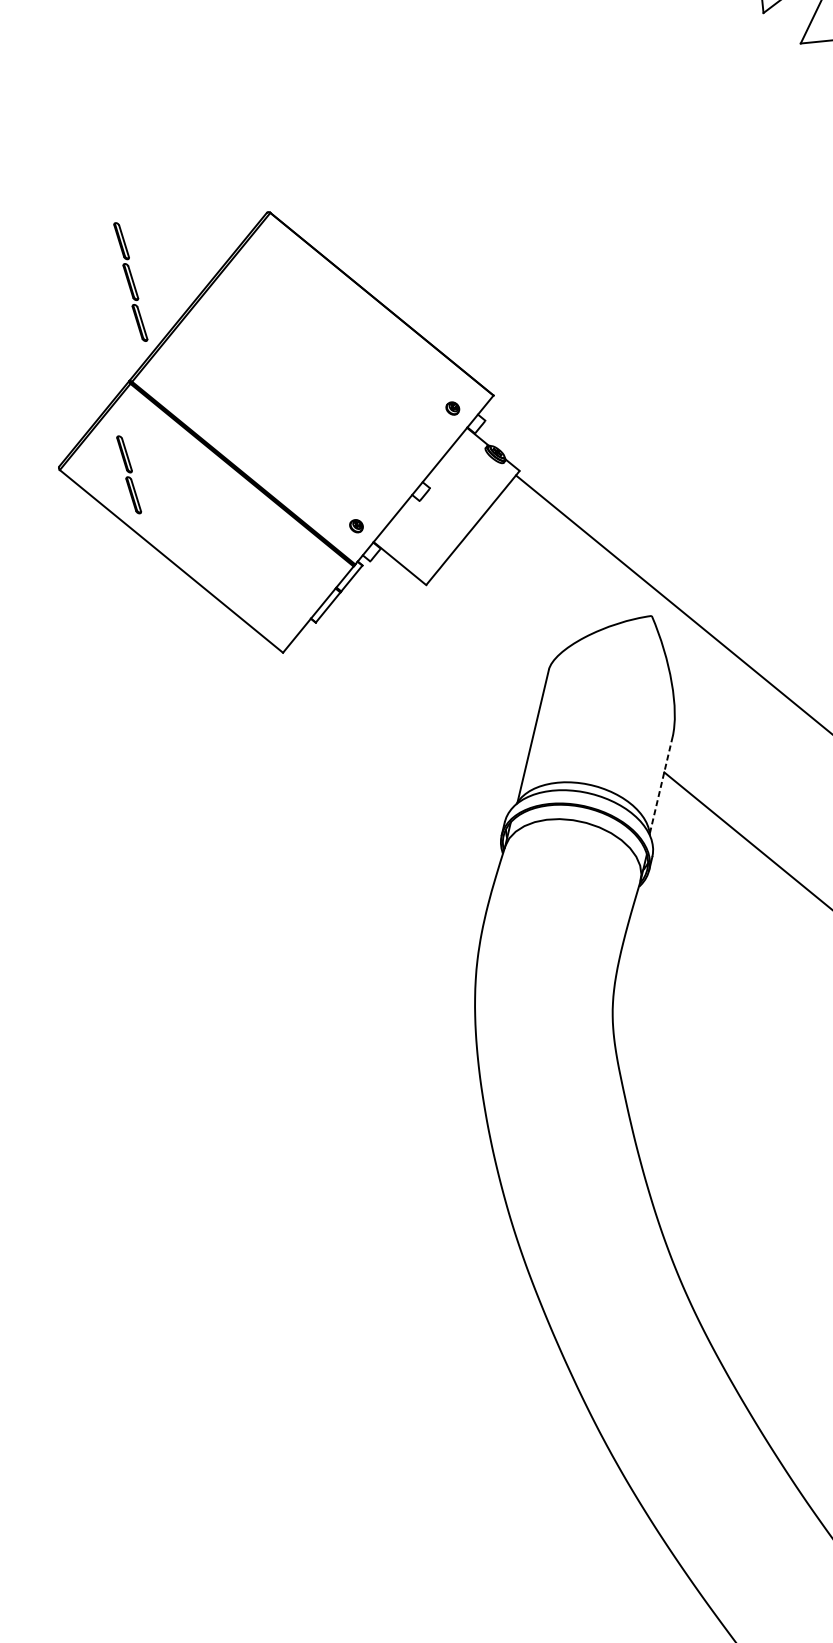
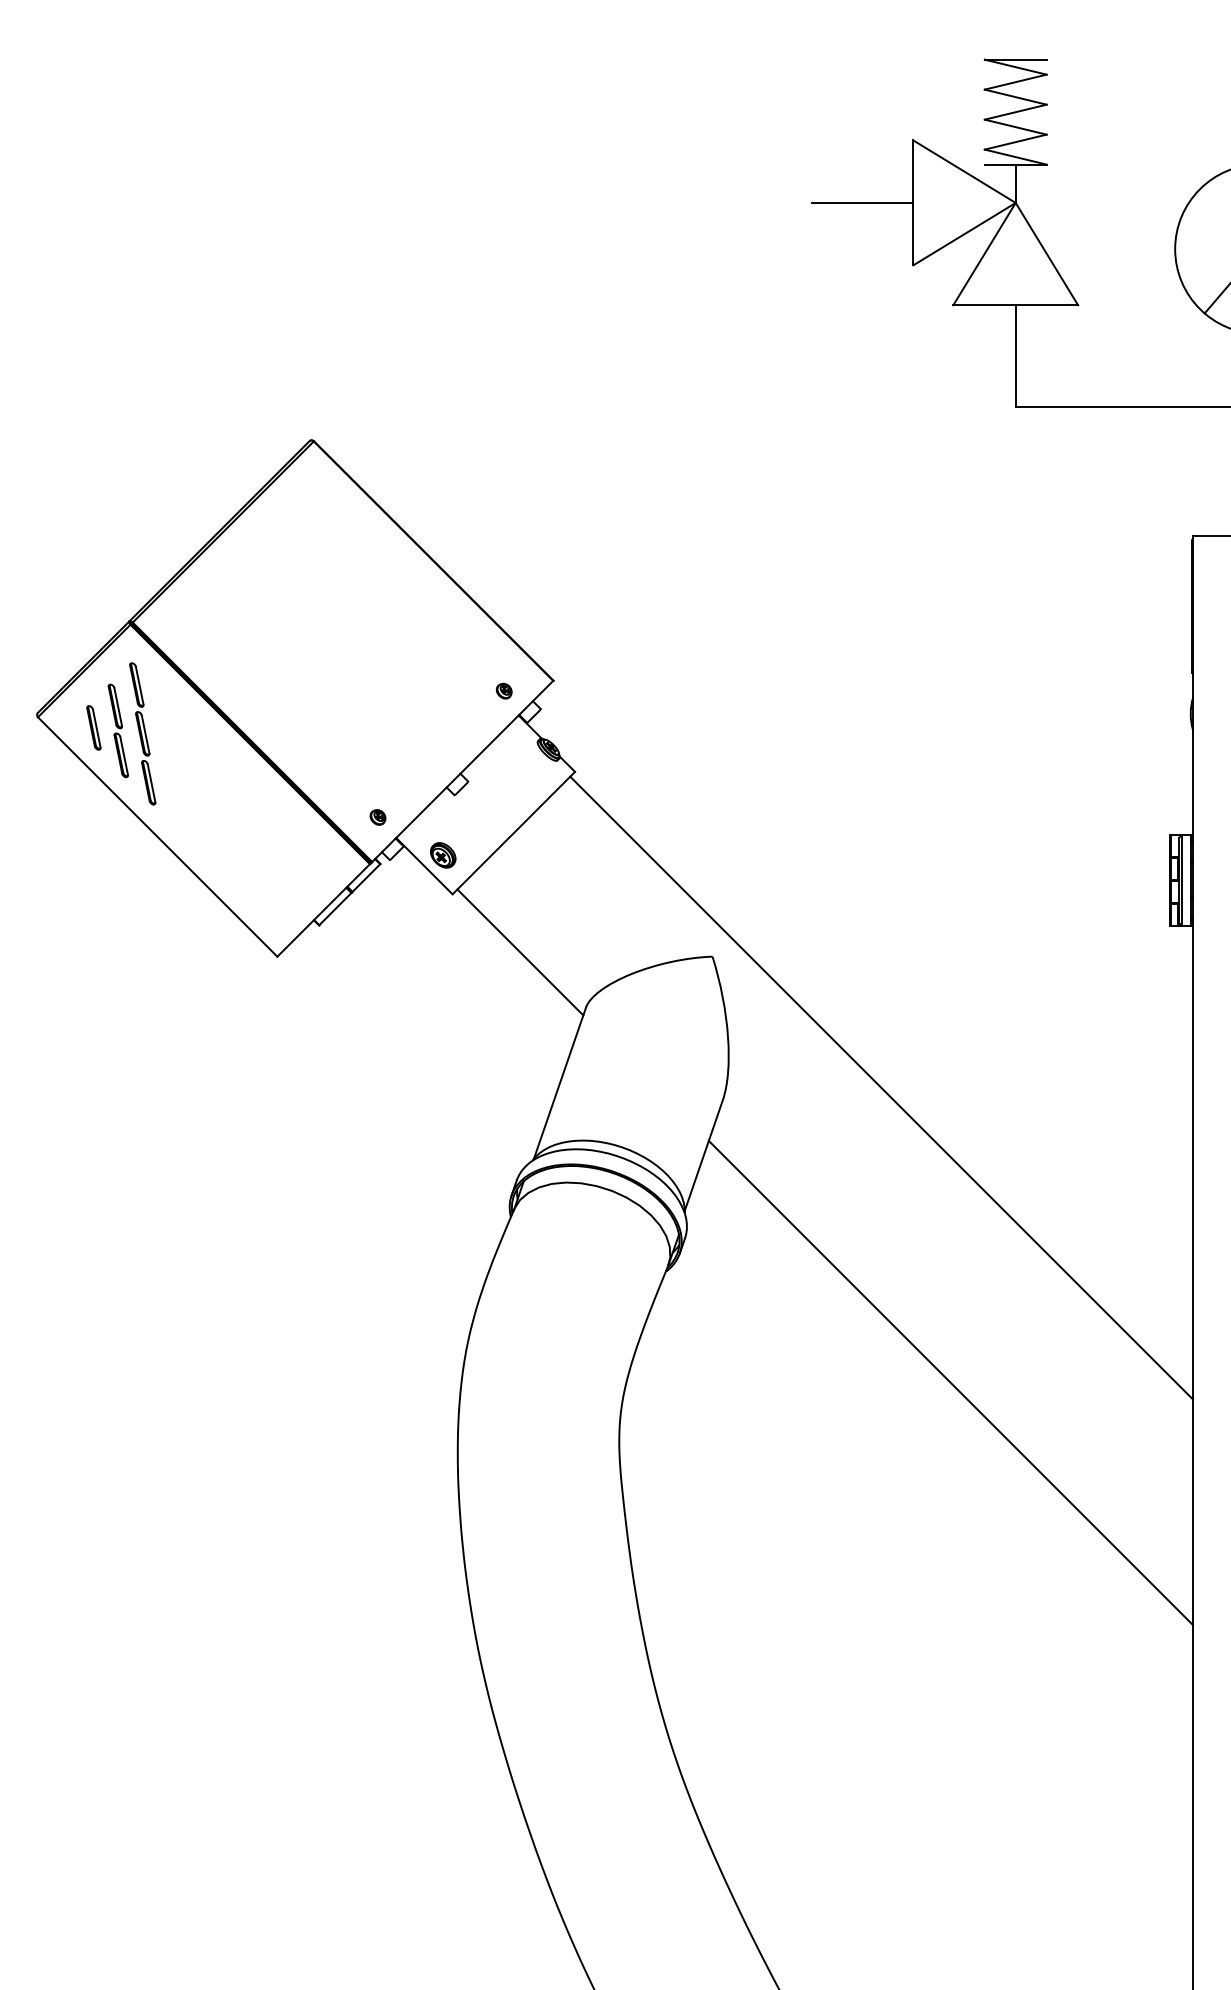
part: (130, 281) -> (142, 733), moved
part: (107, 474) -> (93, 727), added
part: (415, 552) -> (443, 855), added
line: (488, 628) -> (520, 952), added
line: (660, 785) -> (703, 1155), dashed -> solid

